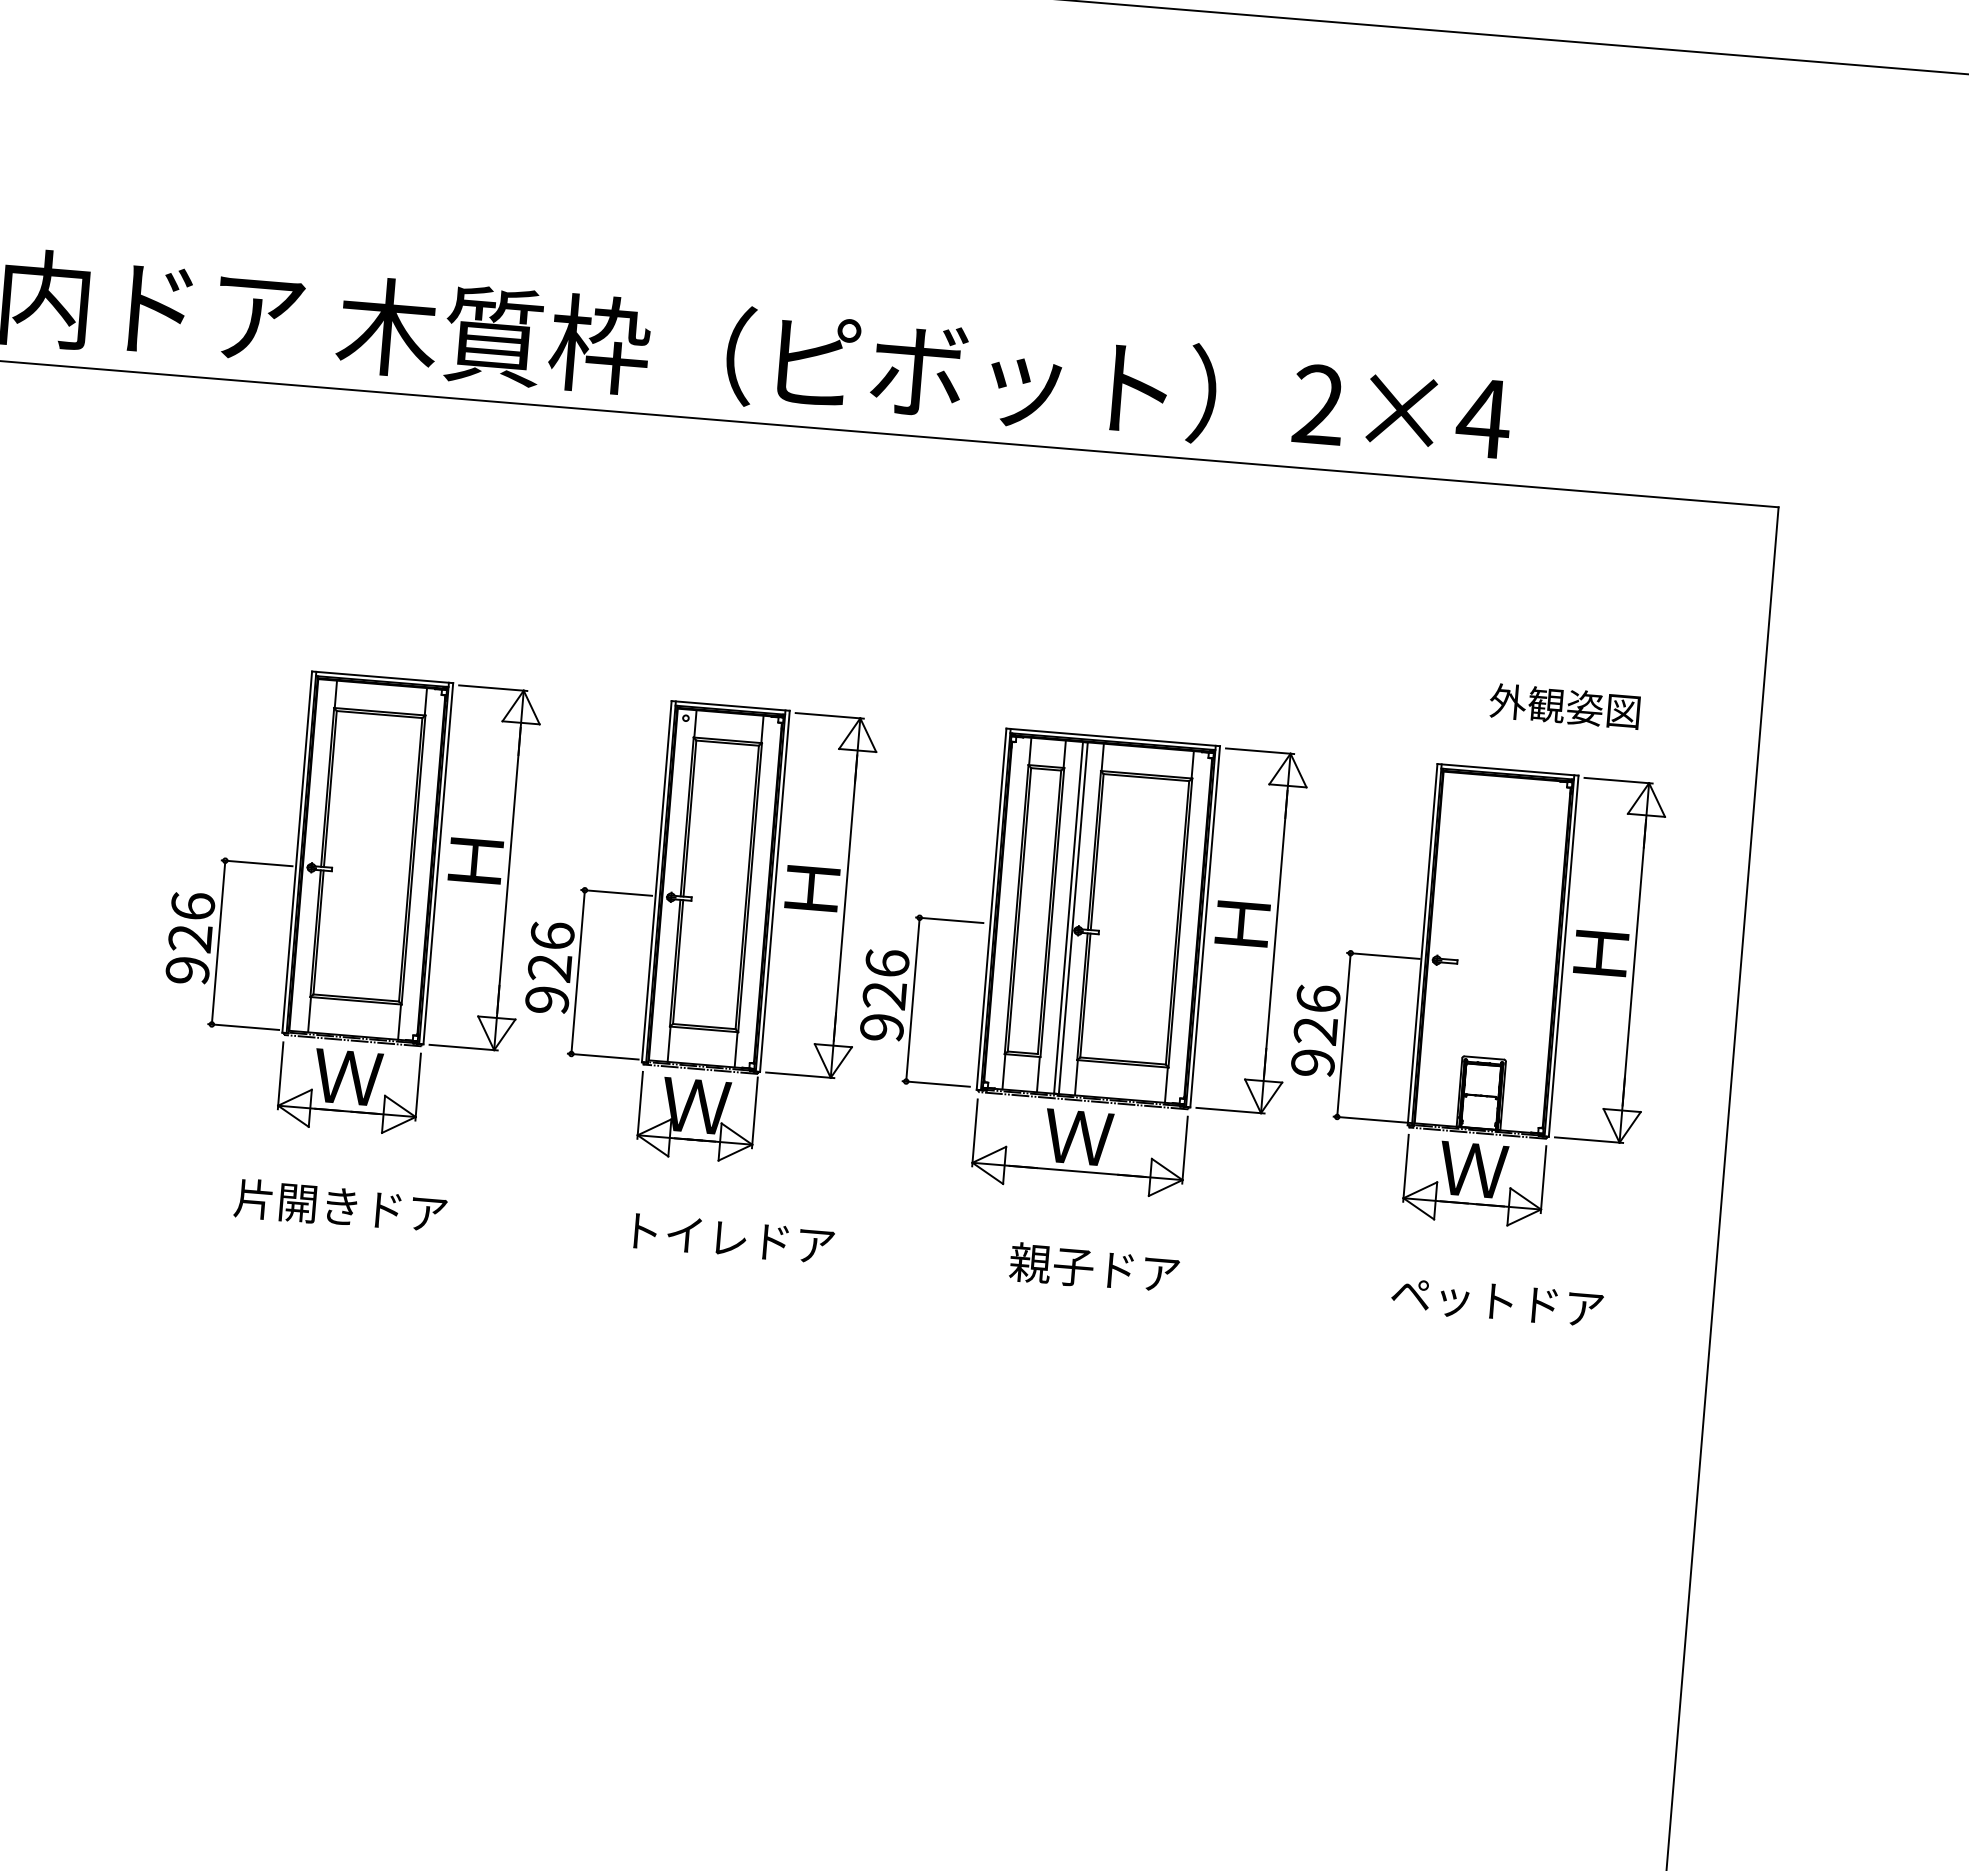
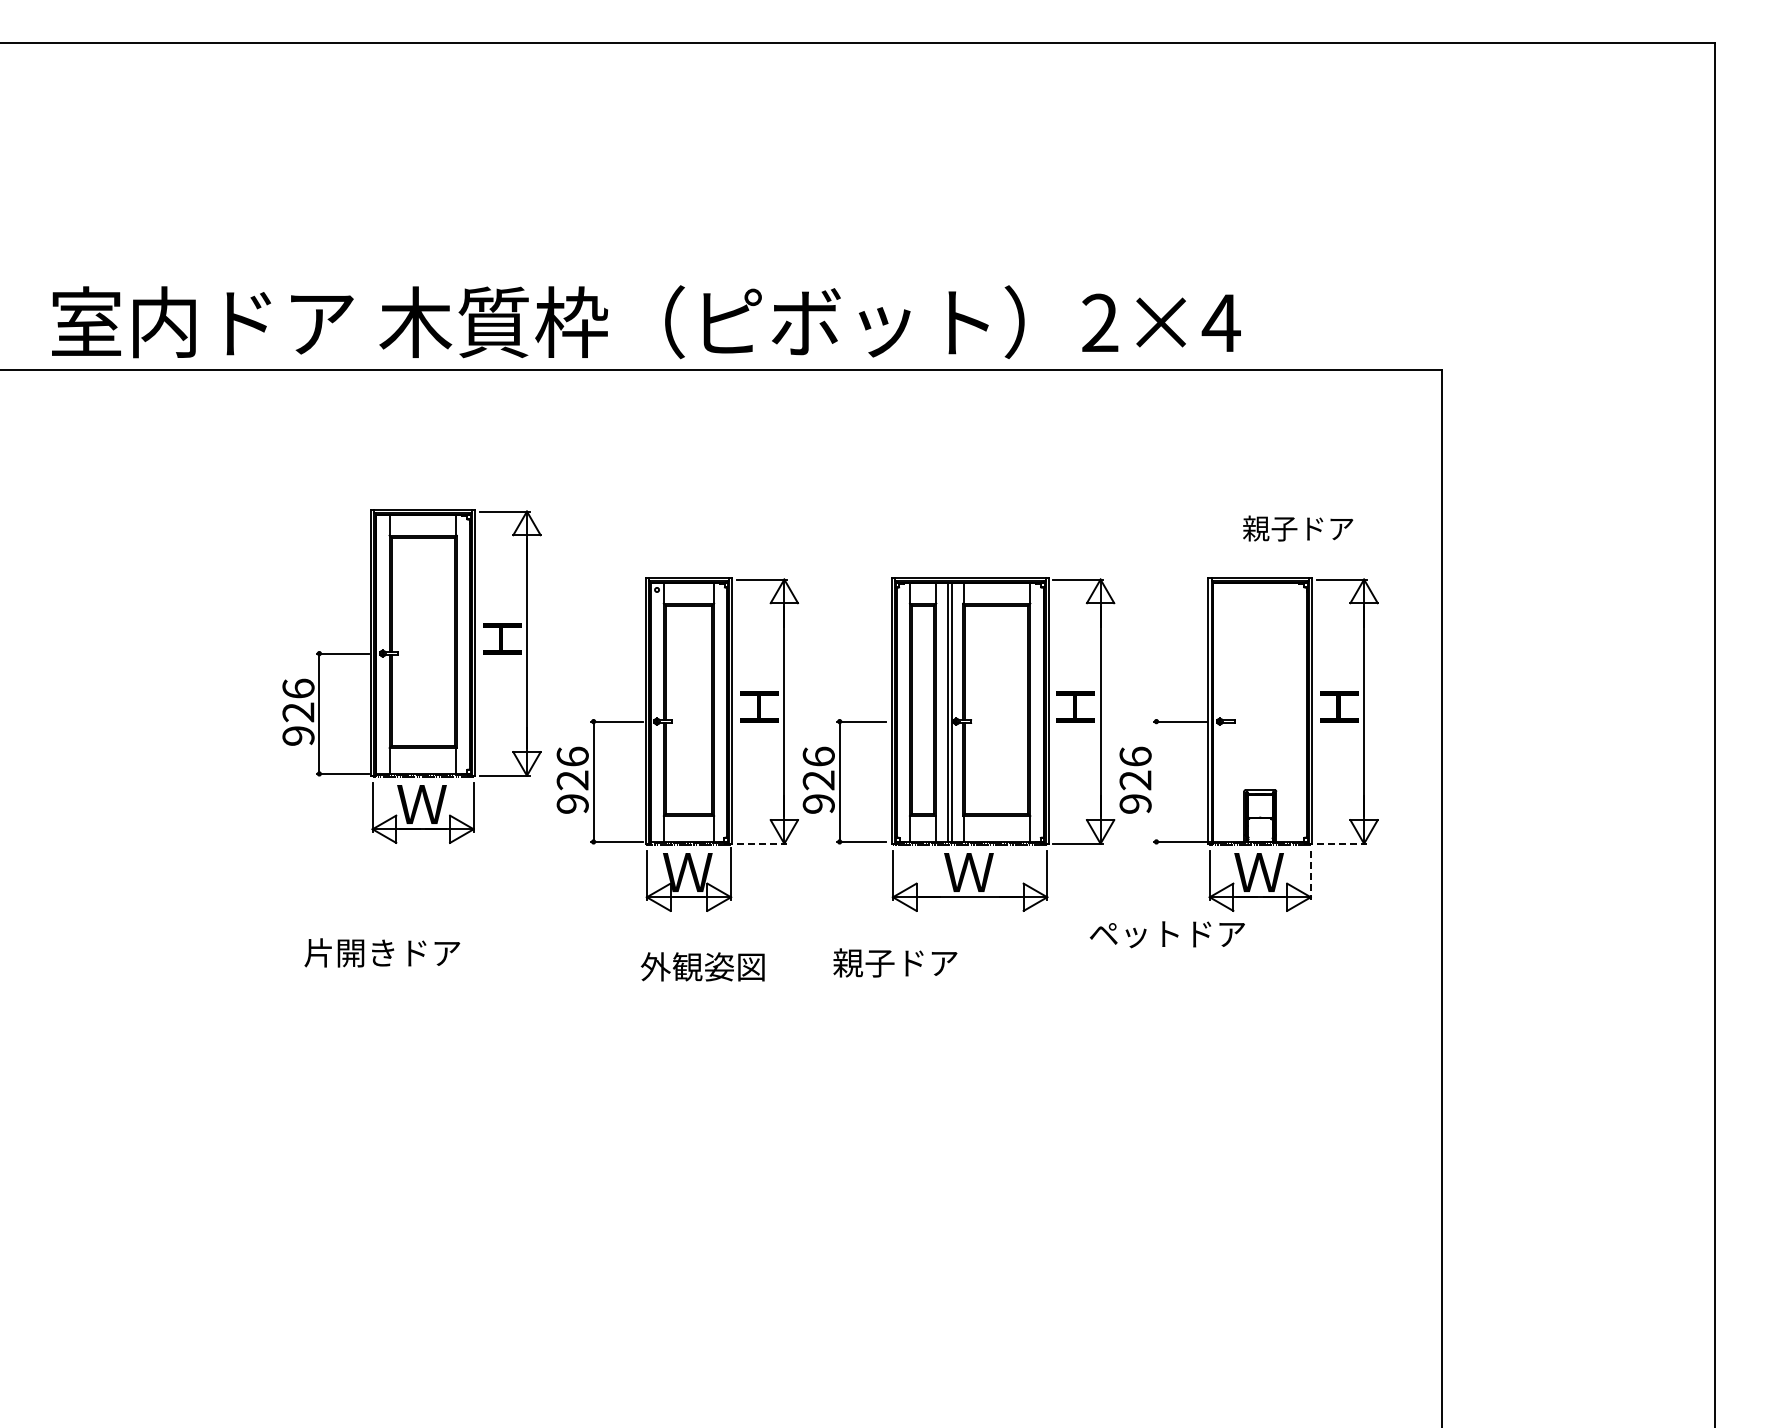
text: (1565, 706) -> (1298, 528), 外観姿図 -> 親子ドア
part: (348, 902) -> (411, 676), moved
line: (1344, 1034) -> (1156, 781), removed
line: (801, 1075) -> (762, 843), solid -> dashed
line: (1590, 1139) -> (1342, 843), solid -> dashed
line: (1543, 1179) -> (1310, 875), solid -> dashed
text: (340, 1205) -> (382, 952), moved
text: (727, 1237) -> (718, 966), トイレドア -> 外観姿図
text: (1094, 1267) -> (895, 962), moved
text: (1496, 1302) -> (1166, 934), moved

